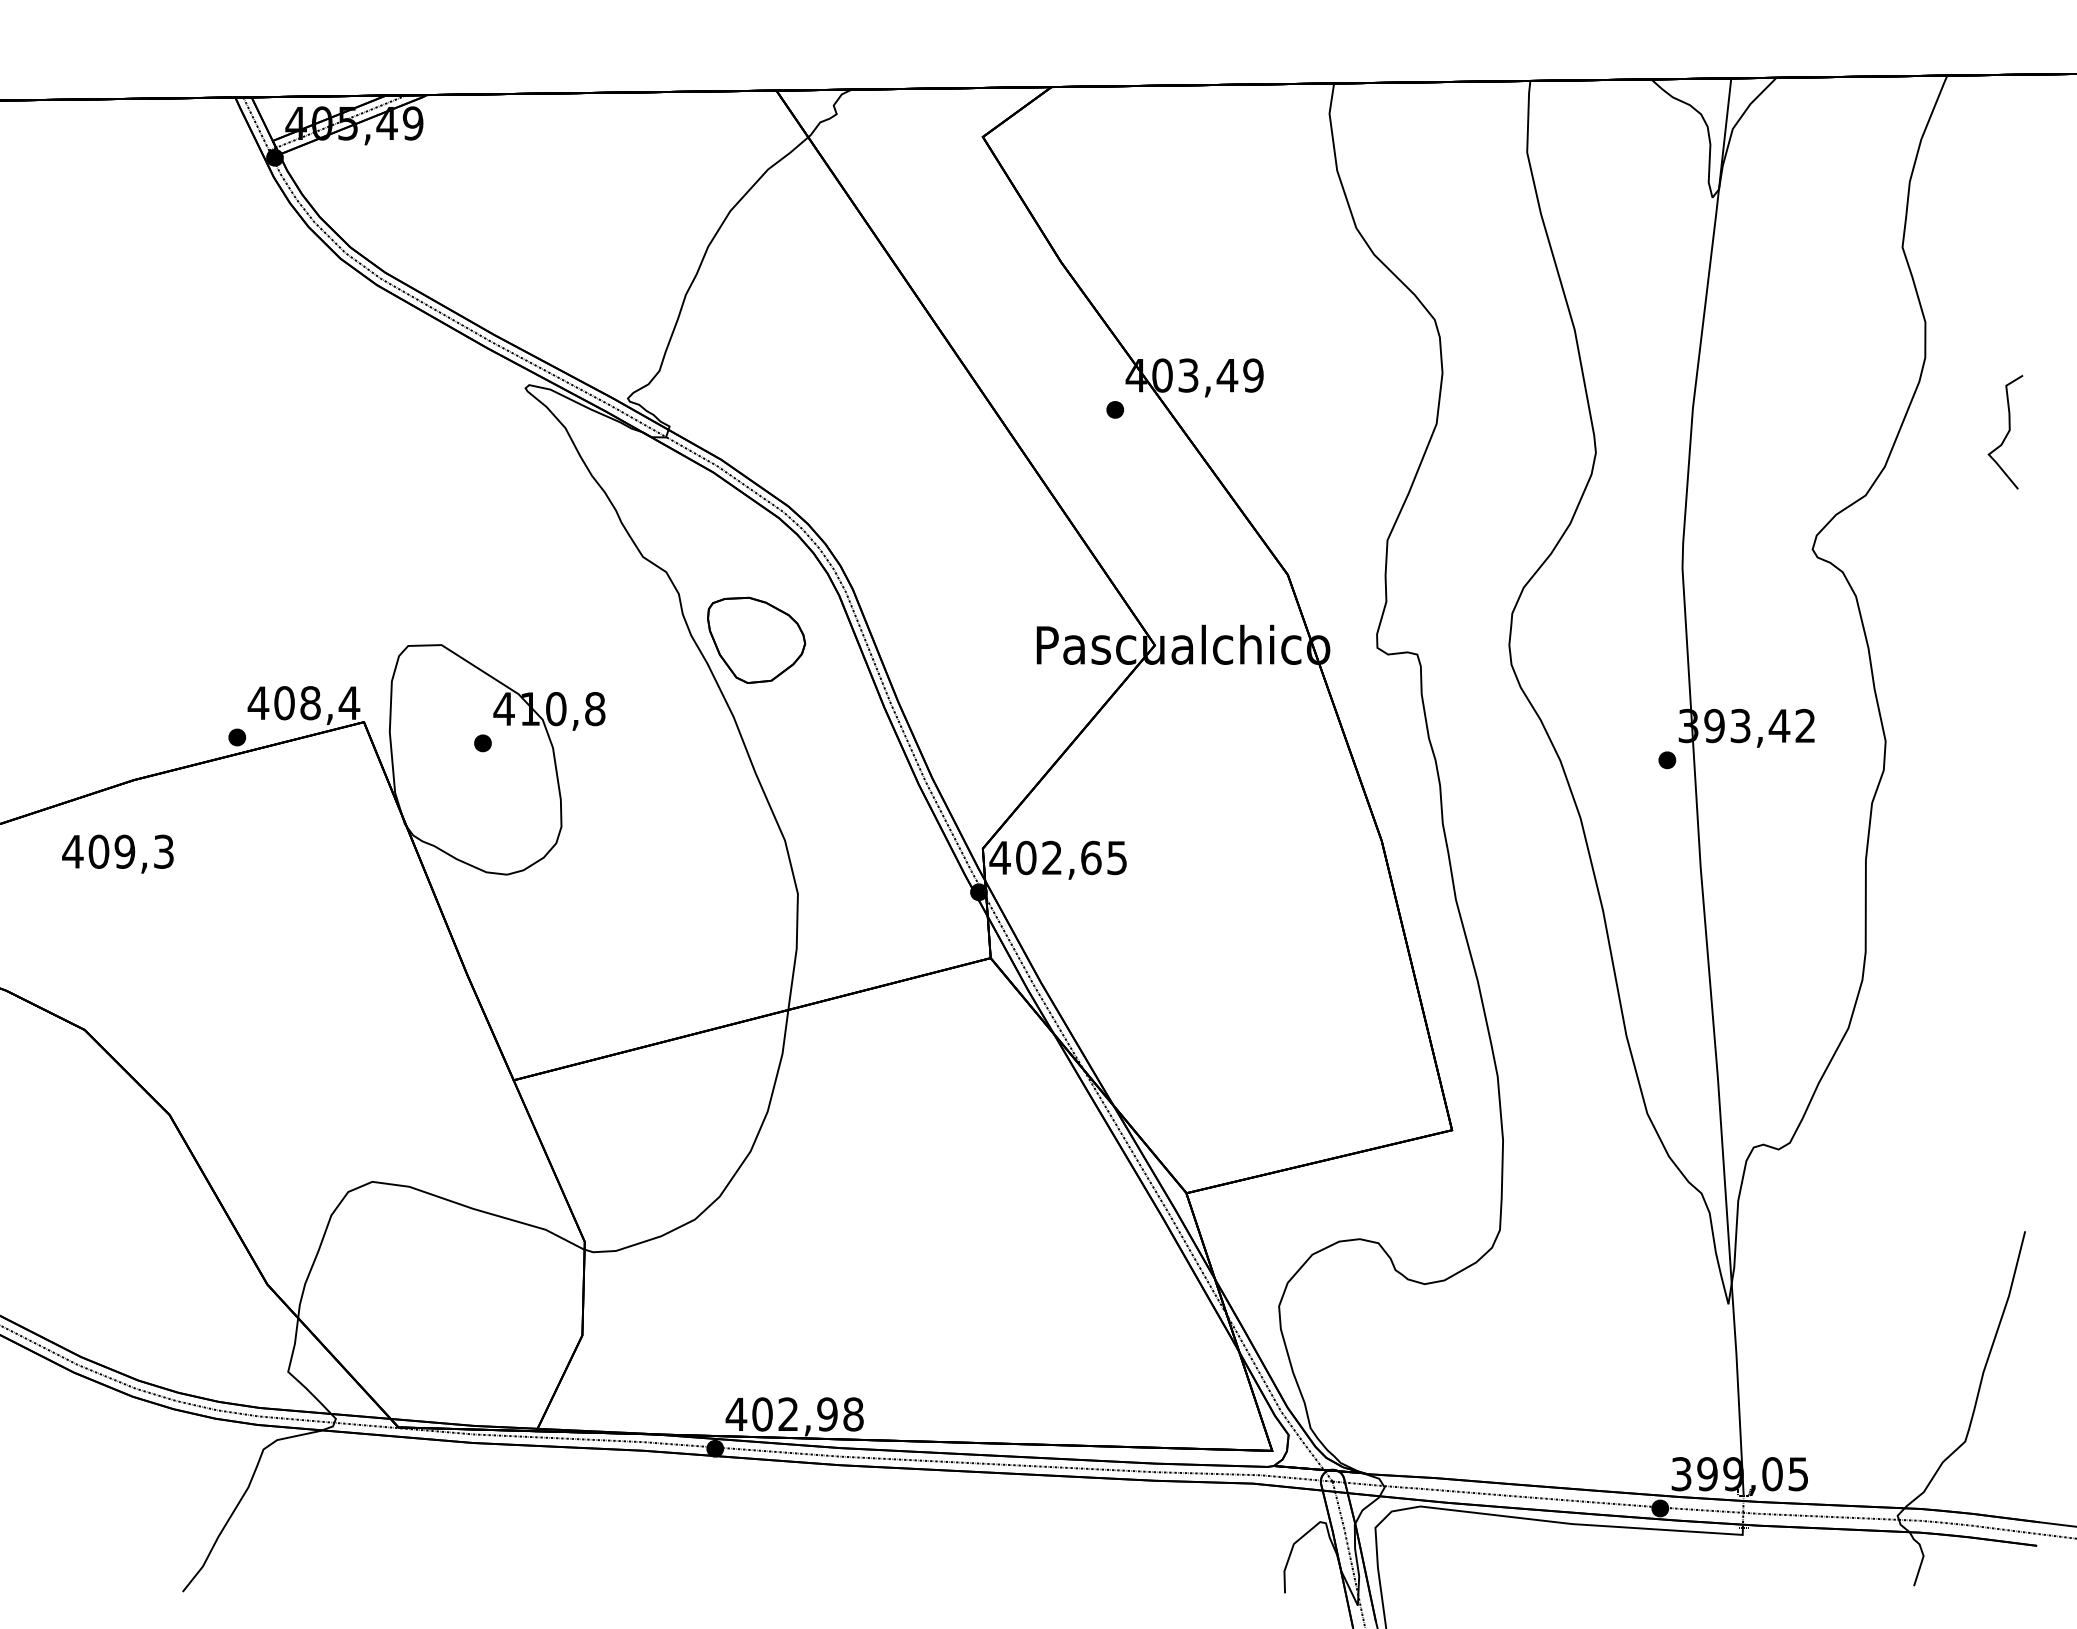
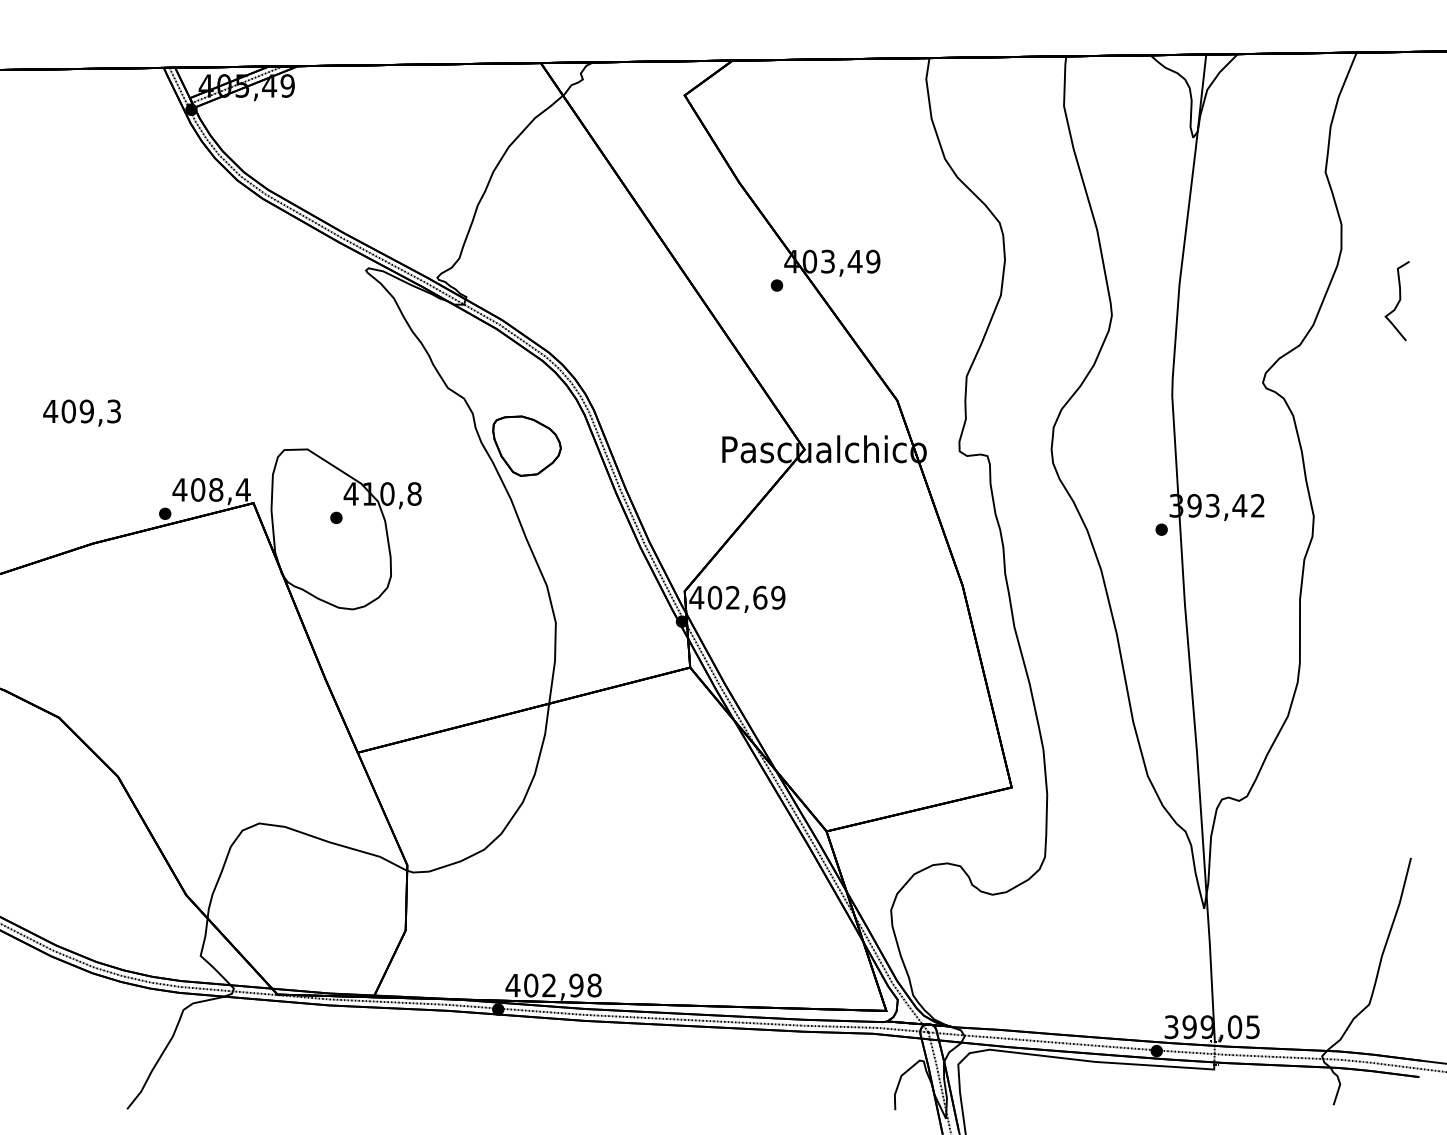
text: (117, 853) -> (81, 412), moved
text: (1117, 857) -> (778, 597), 402,65 -> 402,69

